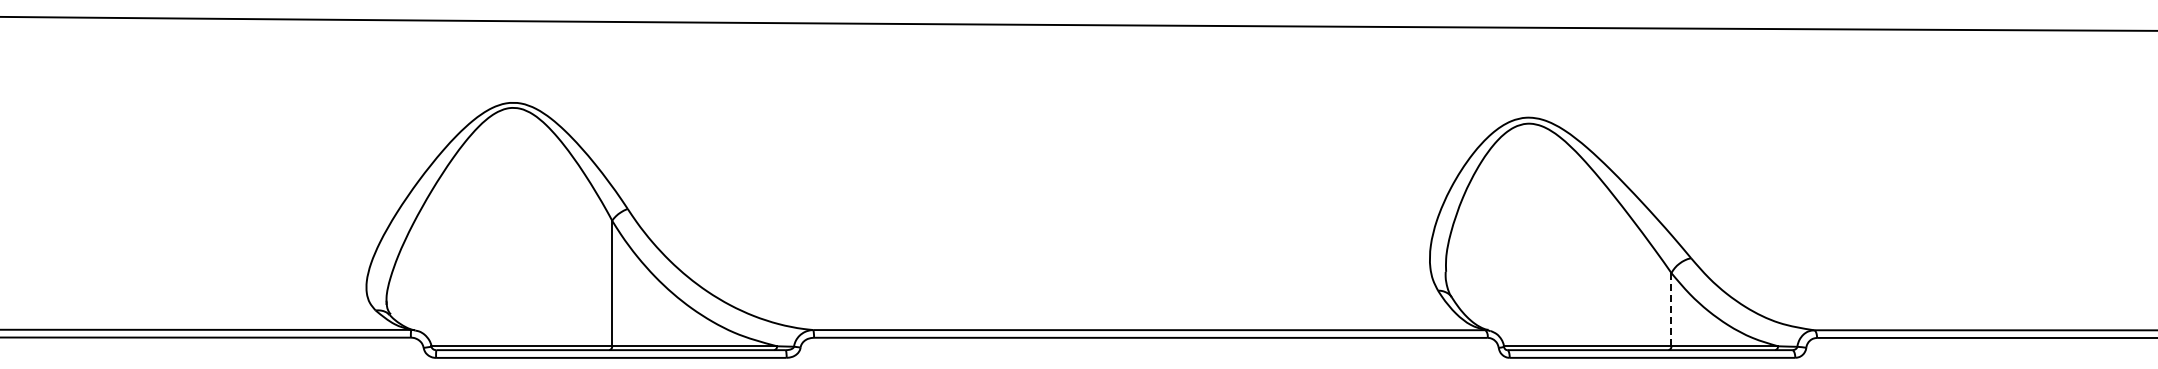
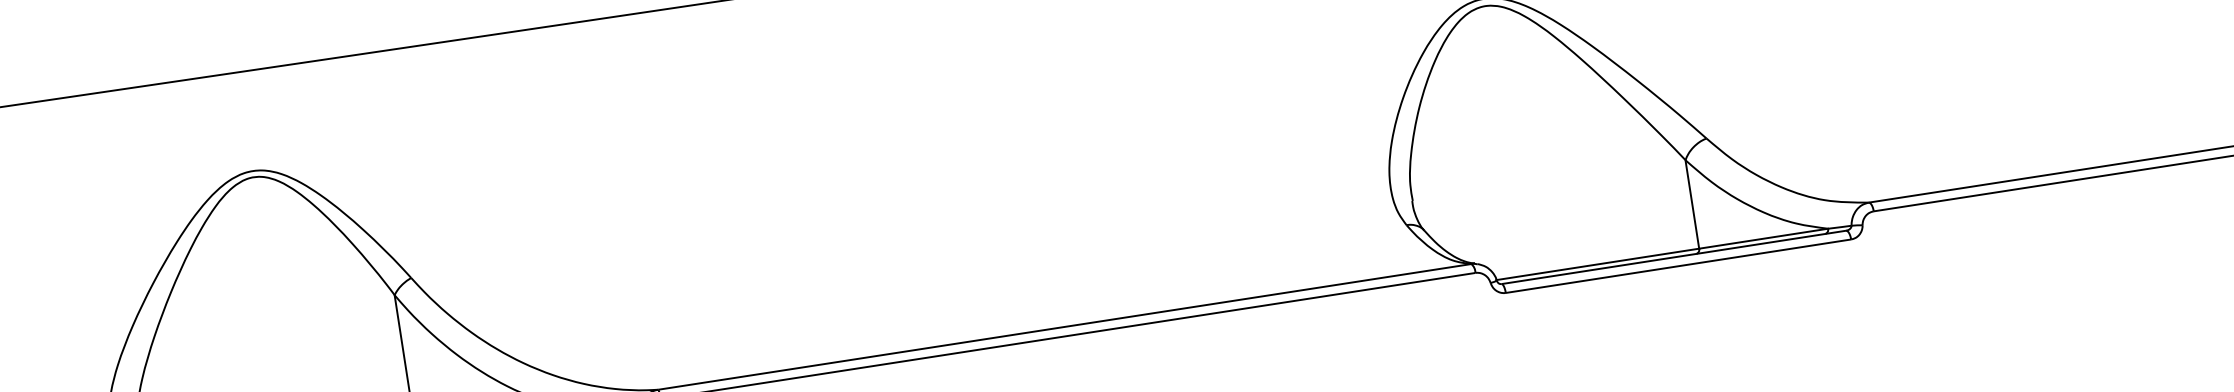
line: (1671, 309) -> (1692, 204), dashed -> solid

